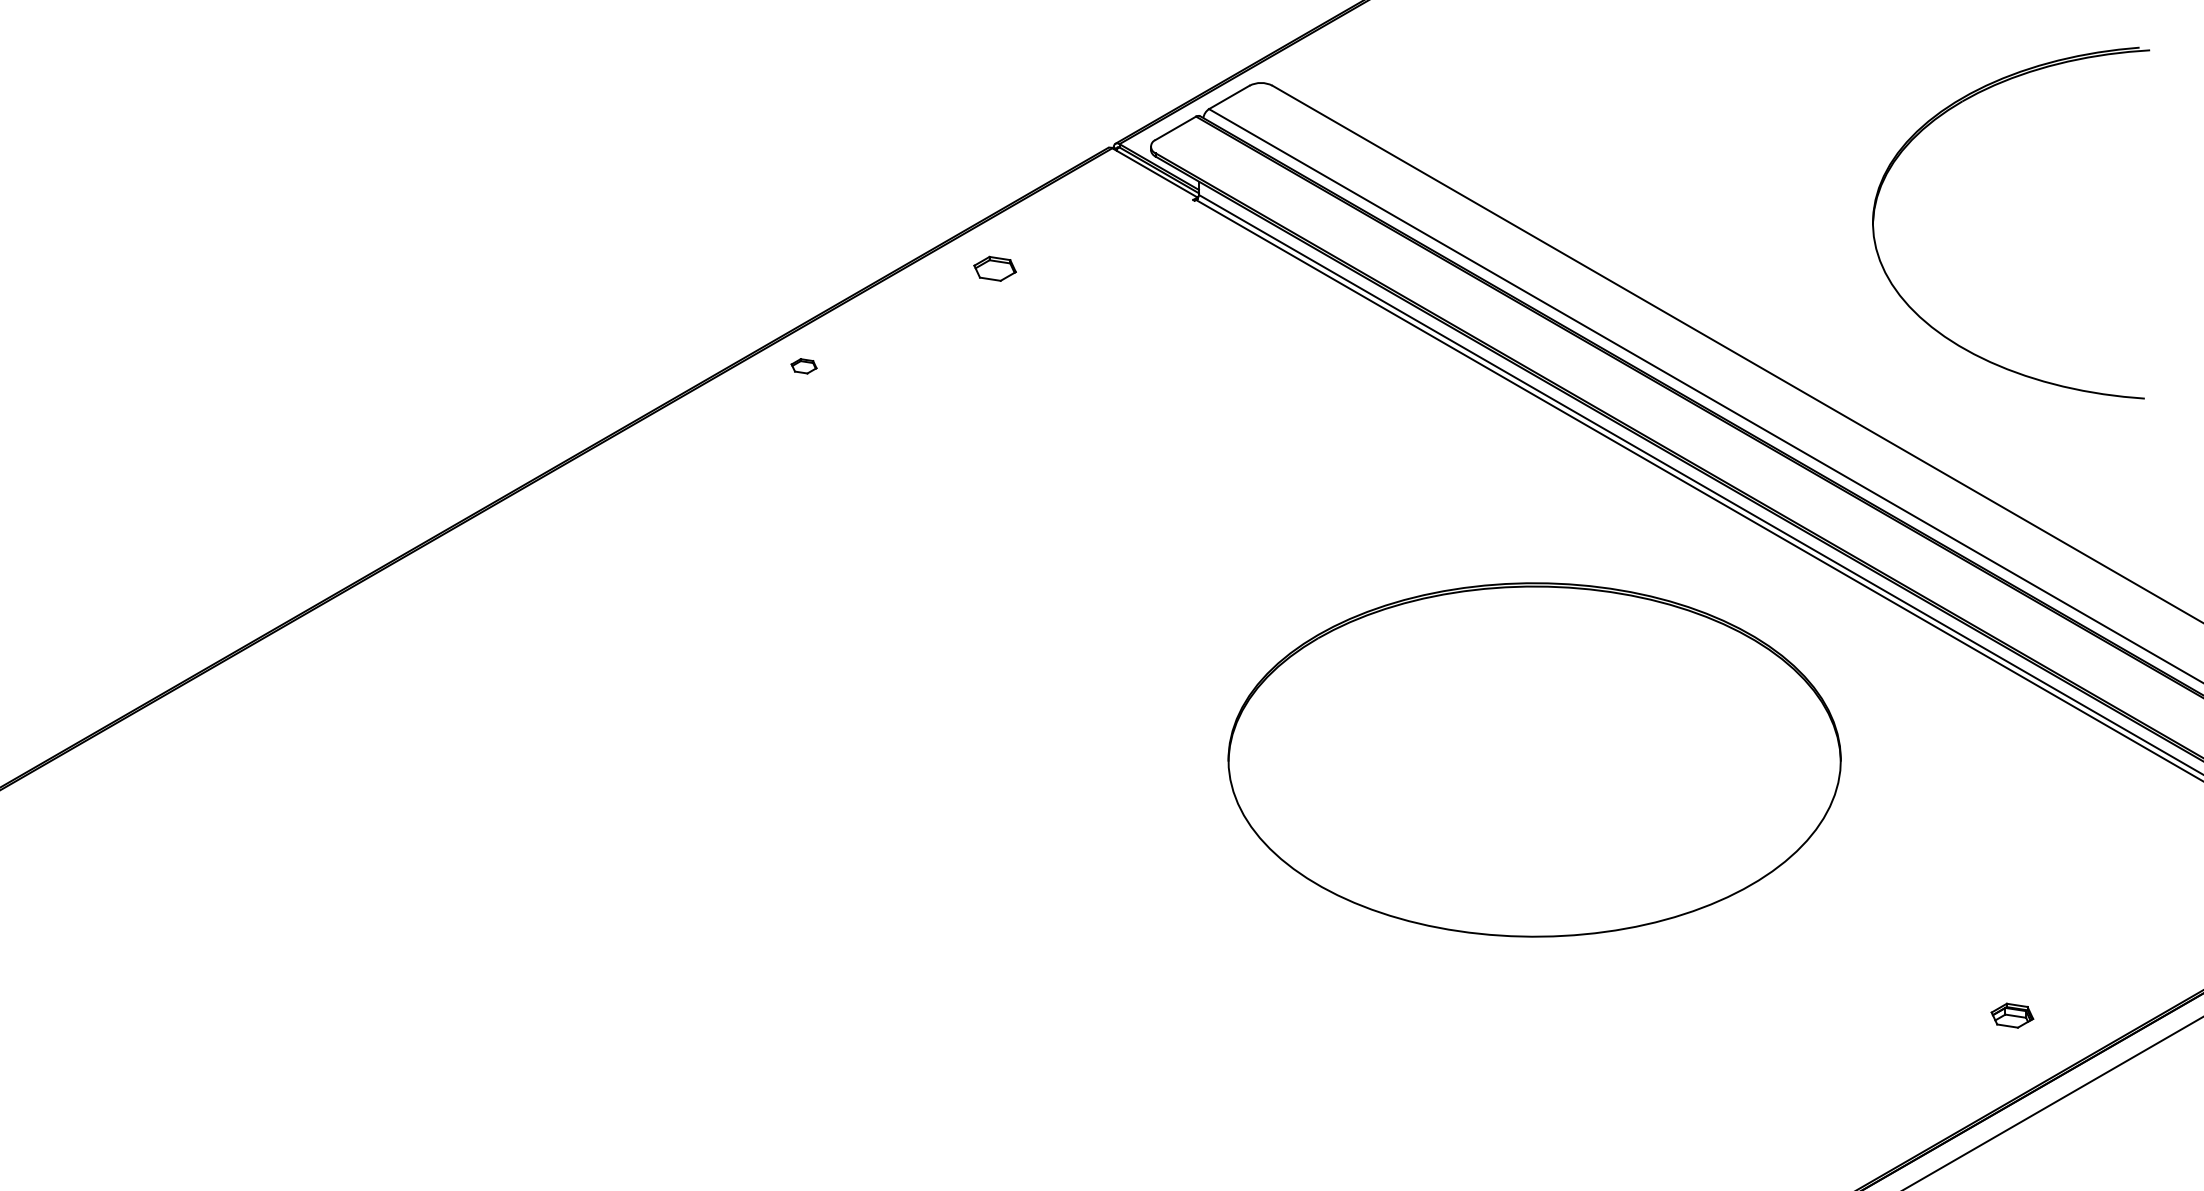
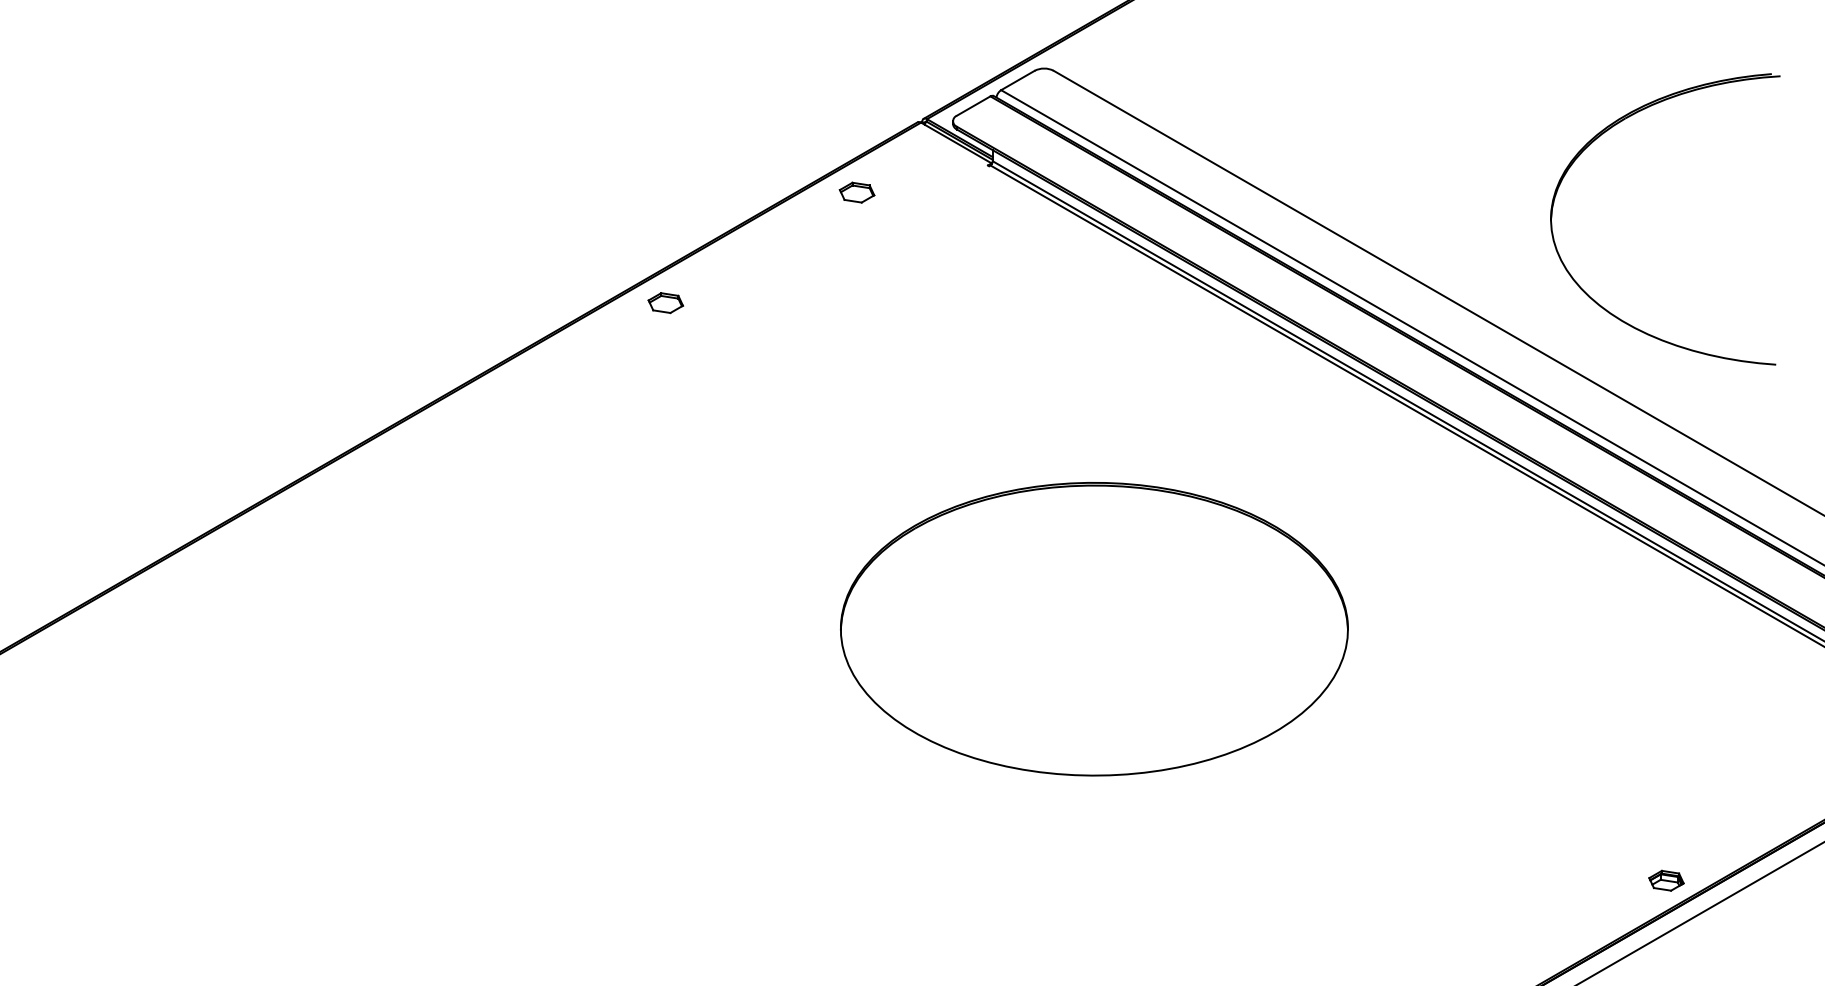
part: (1933, 122) -> (1601, 136), moved
part: (994, 268) -> (856, 192), moved
part: (803, 366) -> (665, 303), size x1.67
part: (1534, 759) -> (1094, 628), moved
part: (2012, 1015) -> (1666, 880), moved

